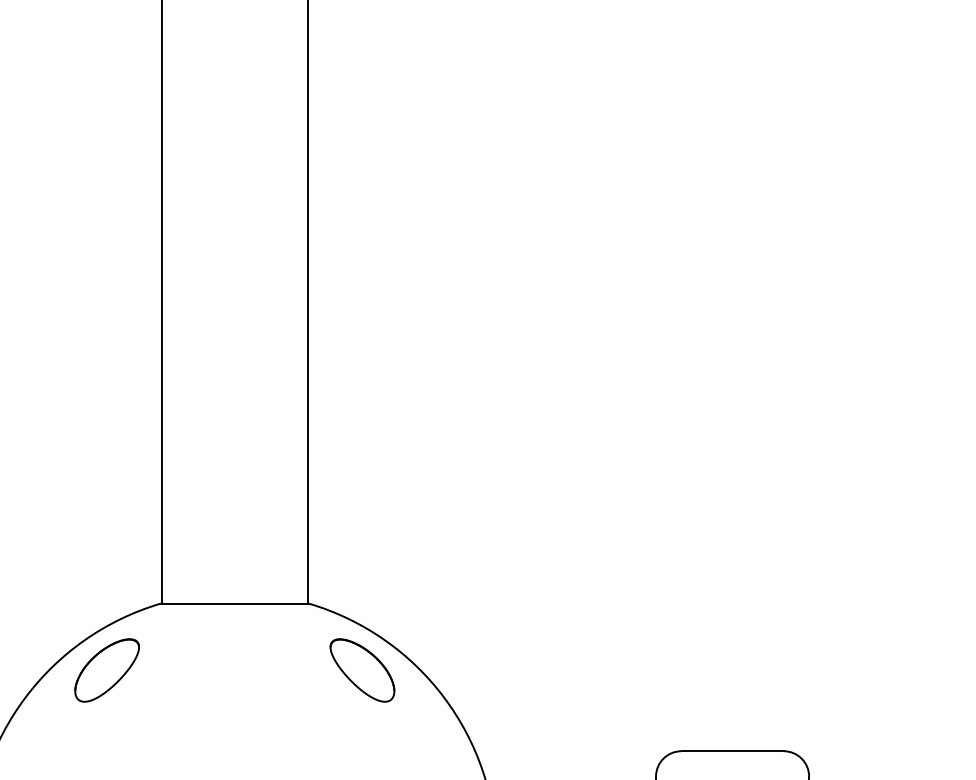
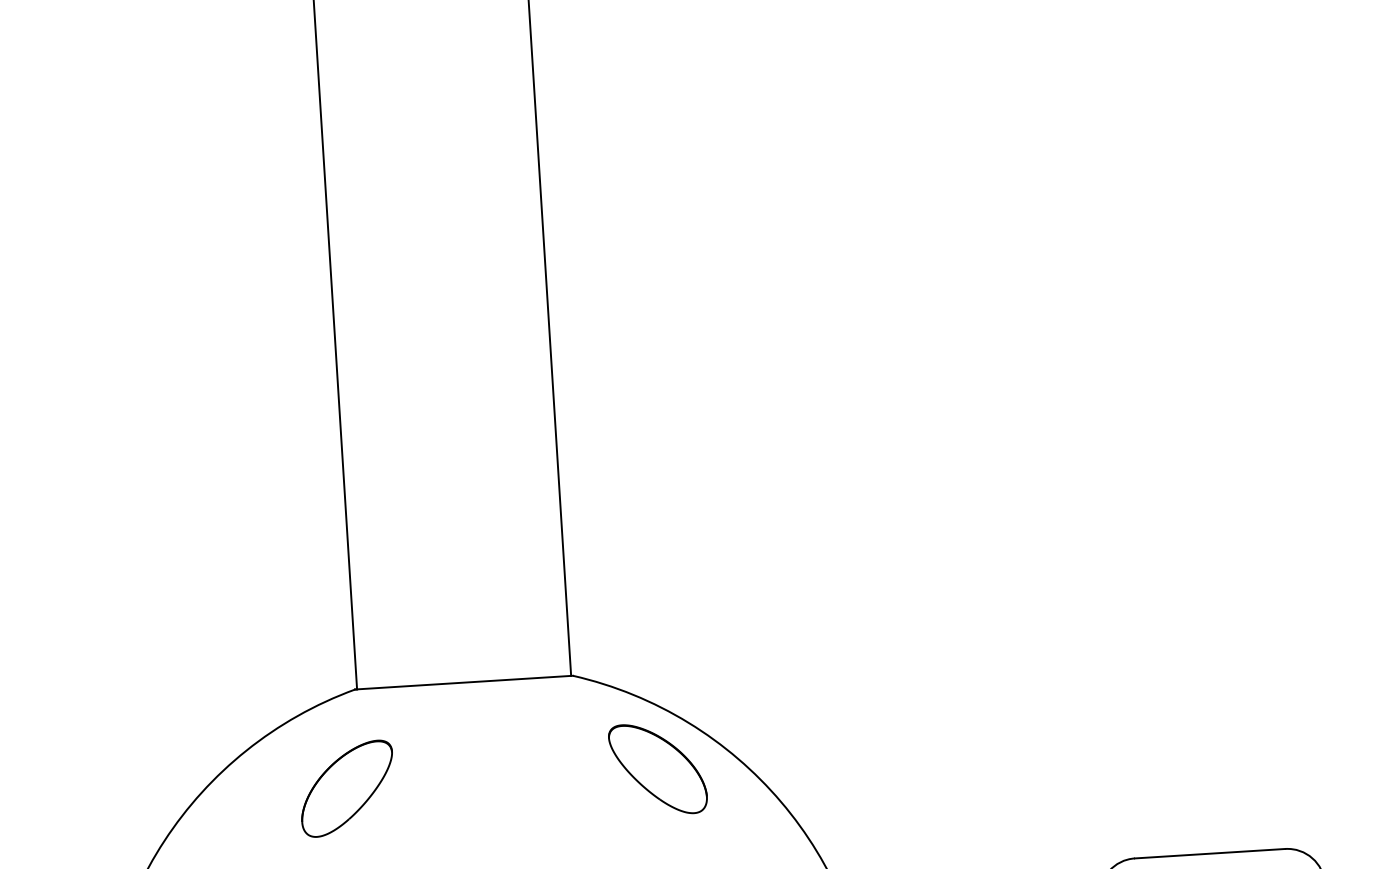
part: (106, 670) -> (346, 788), moved

